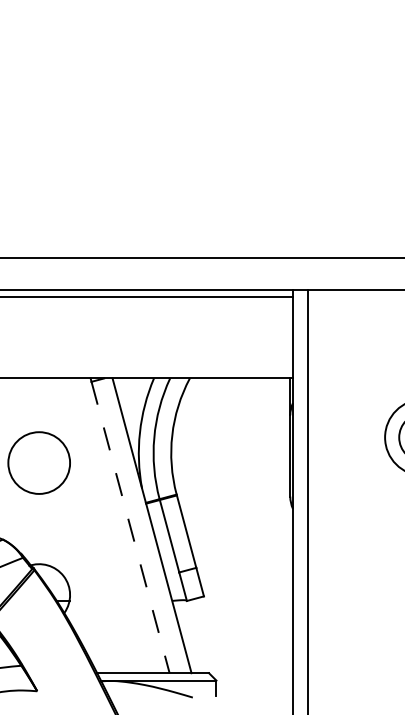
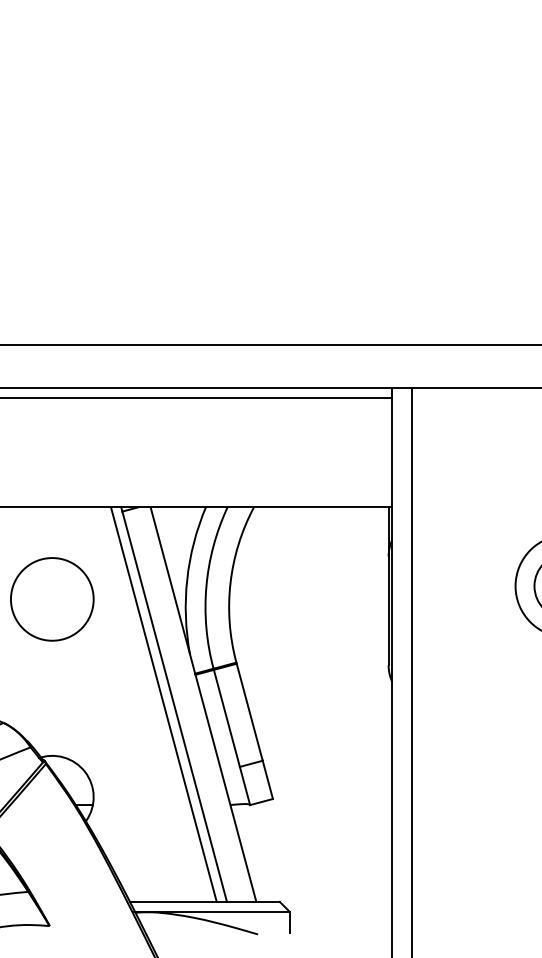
circle: (39, 463) -> (52, 599), moved
line: (122, 525) -> (163, 704), added
line: (130, 528) -> (174, 707), dashed -> solid

